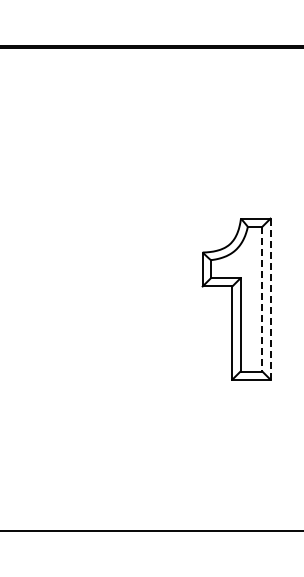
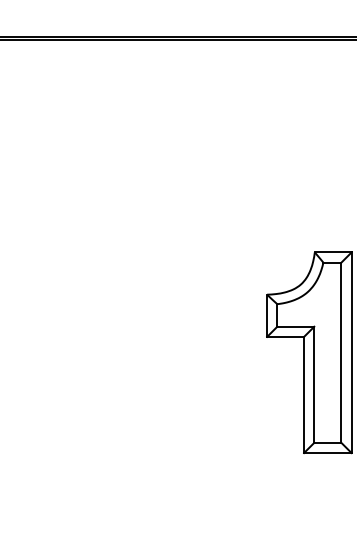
line: (262, 299) -> (341, 353), dashed -> solid
line: (270, 299) -> (351, 353), dashed -> solid

